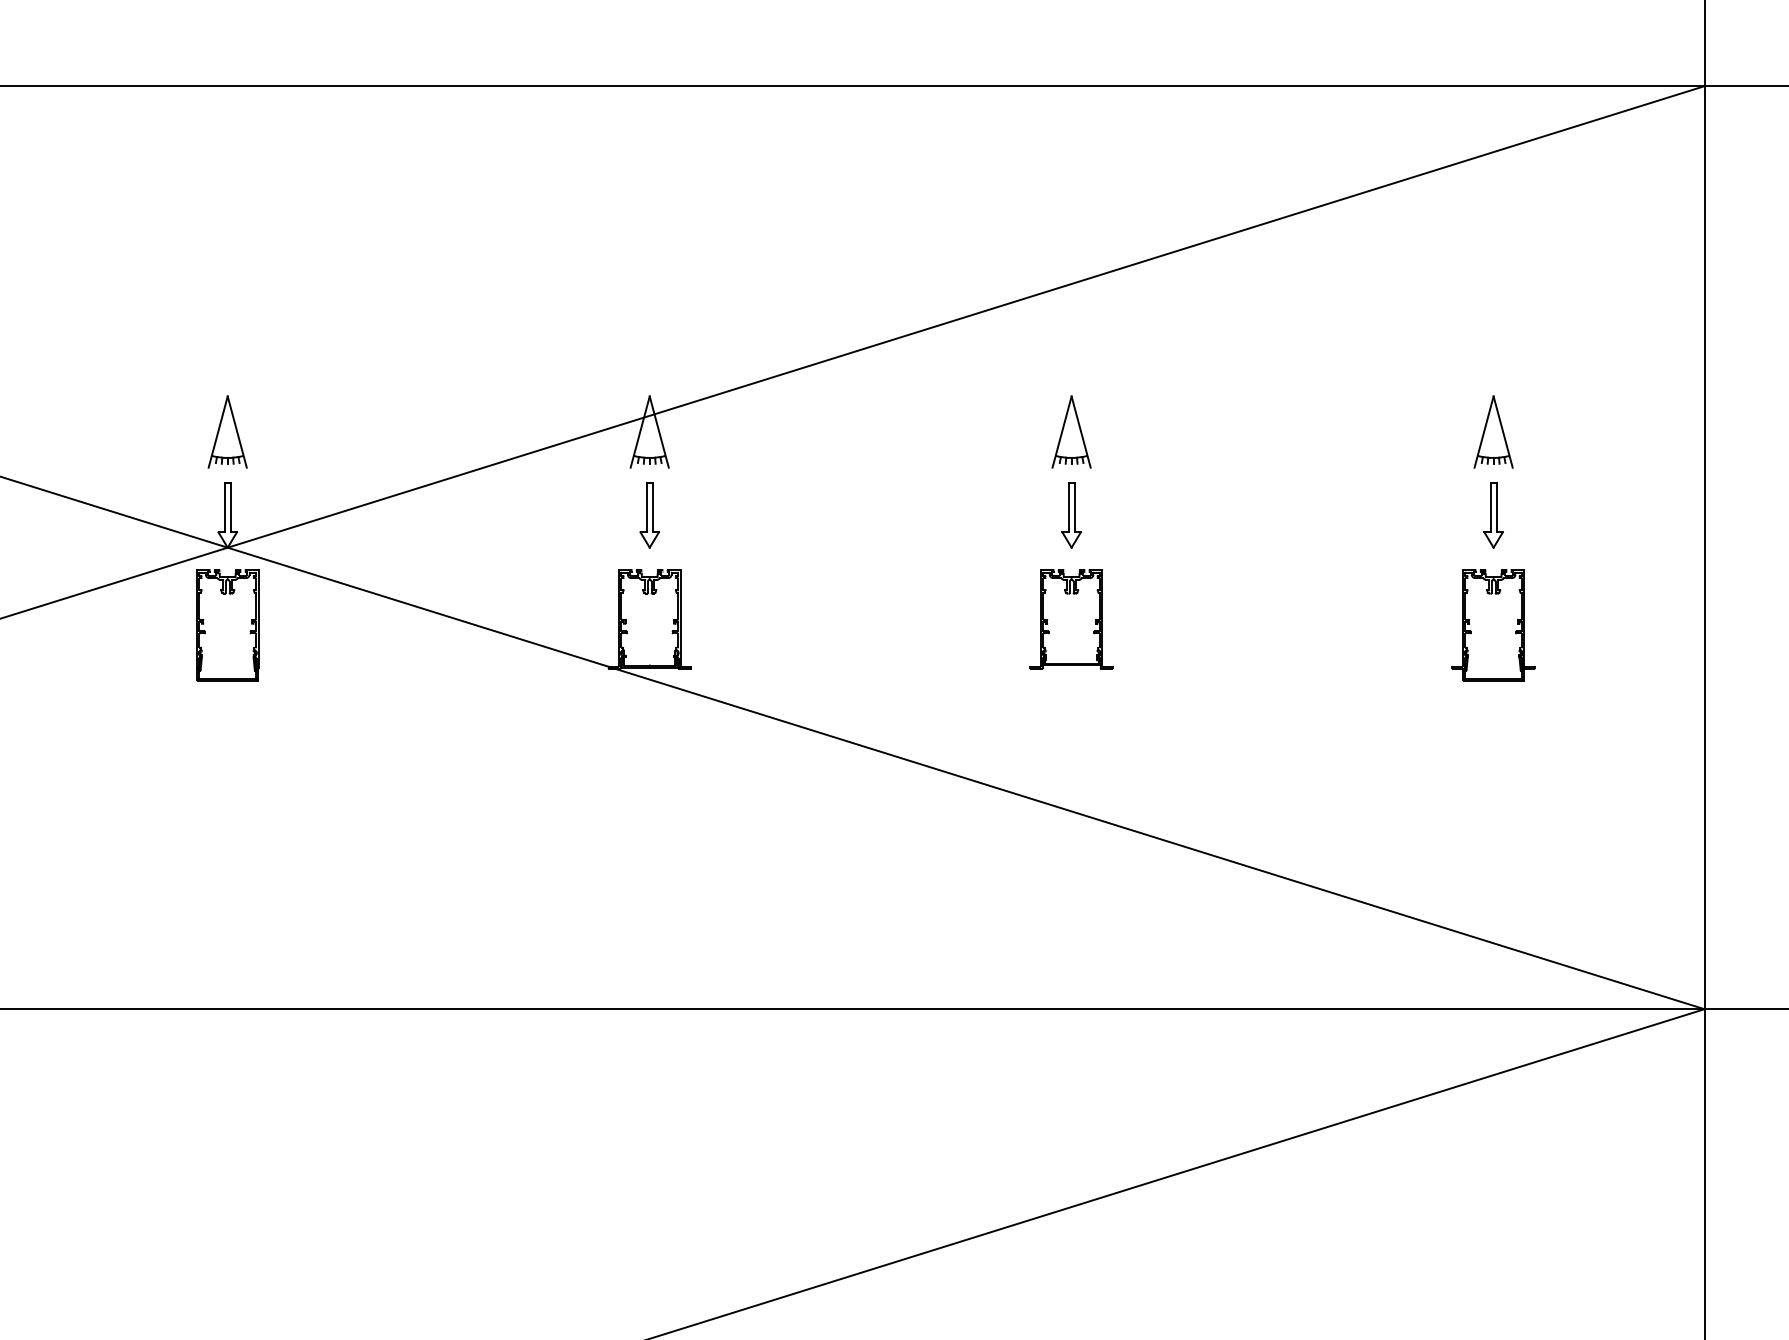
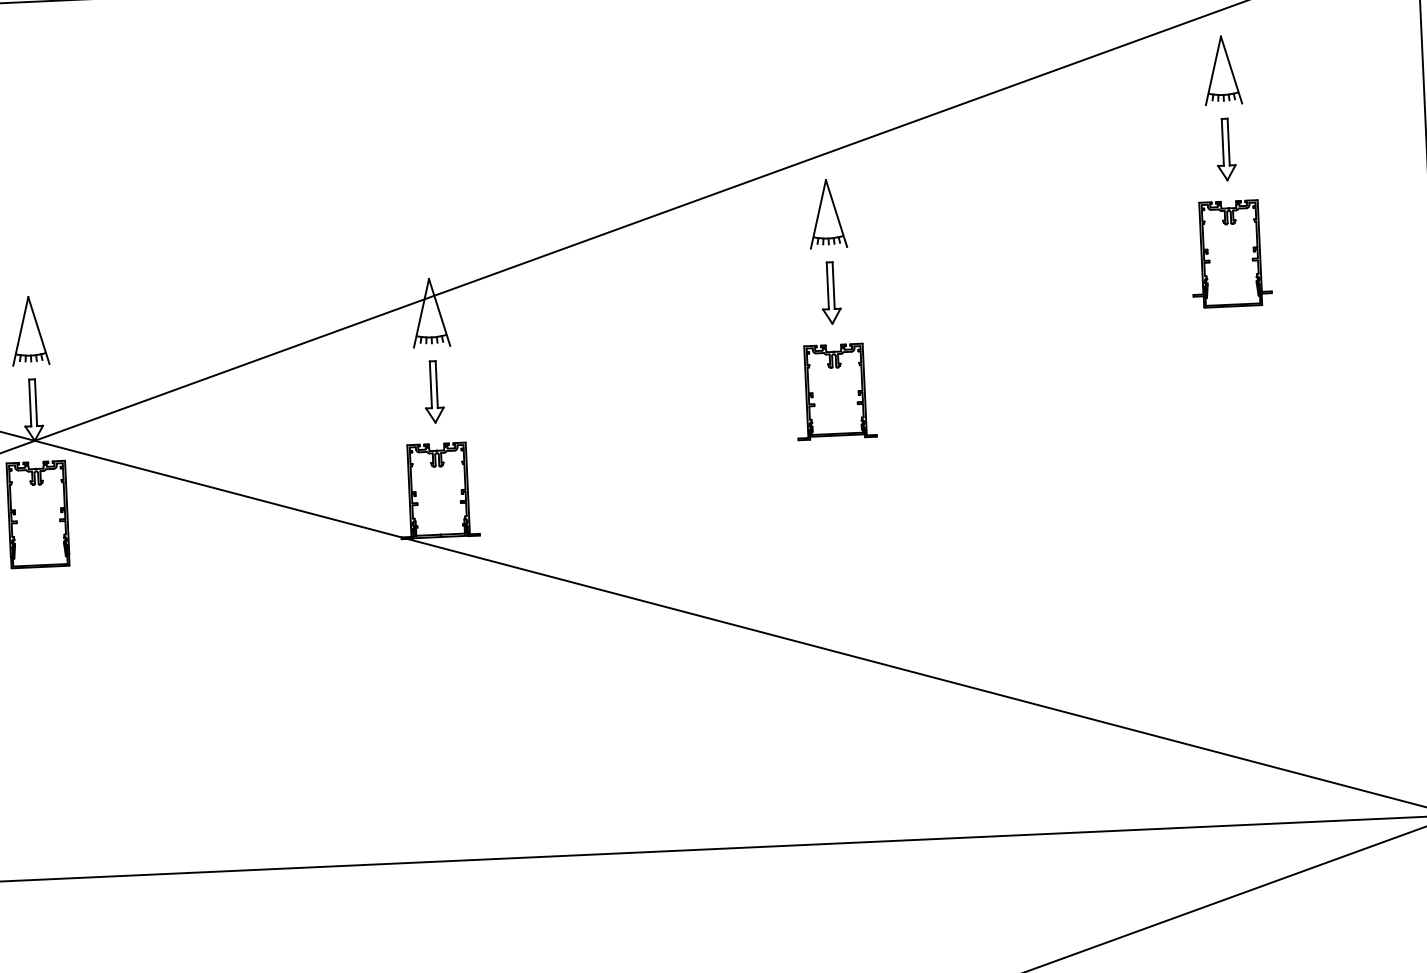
part: (1071, 532) -> (831, 309), moved
part: (1493, 538) -> (1226, 171), moved

